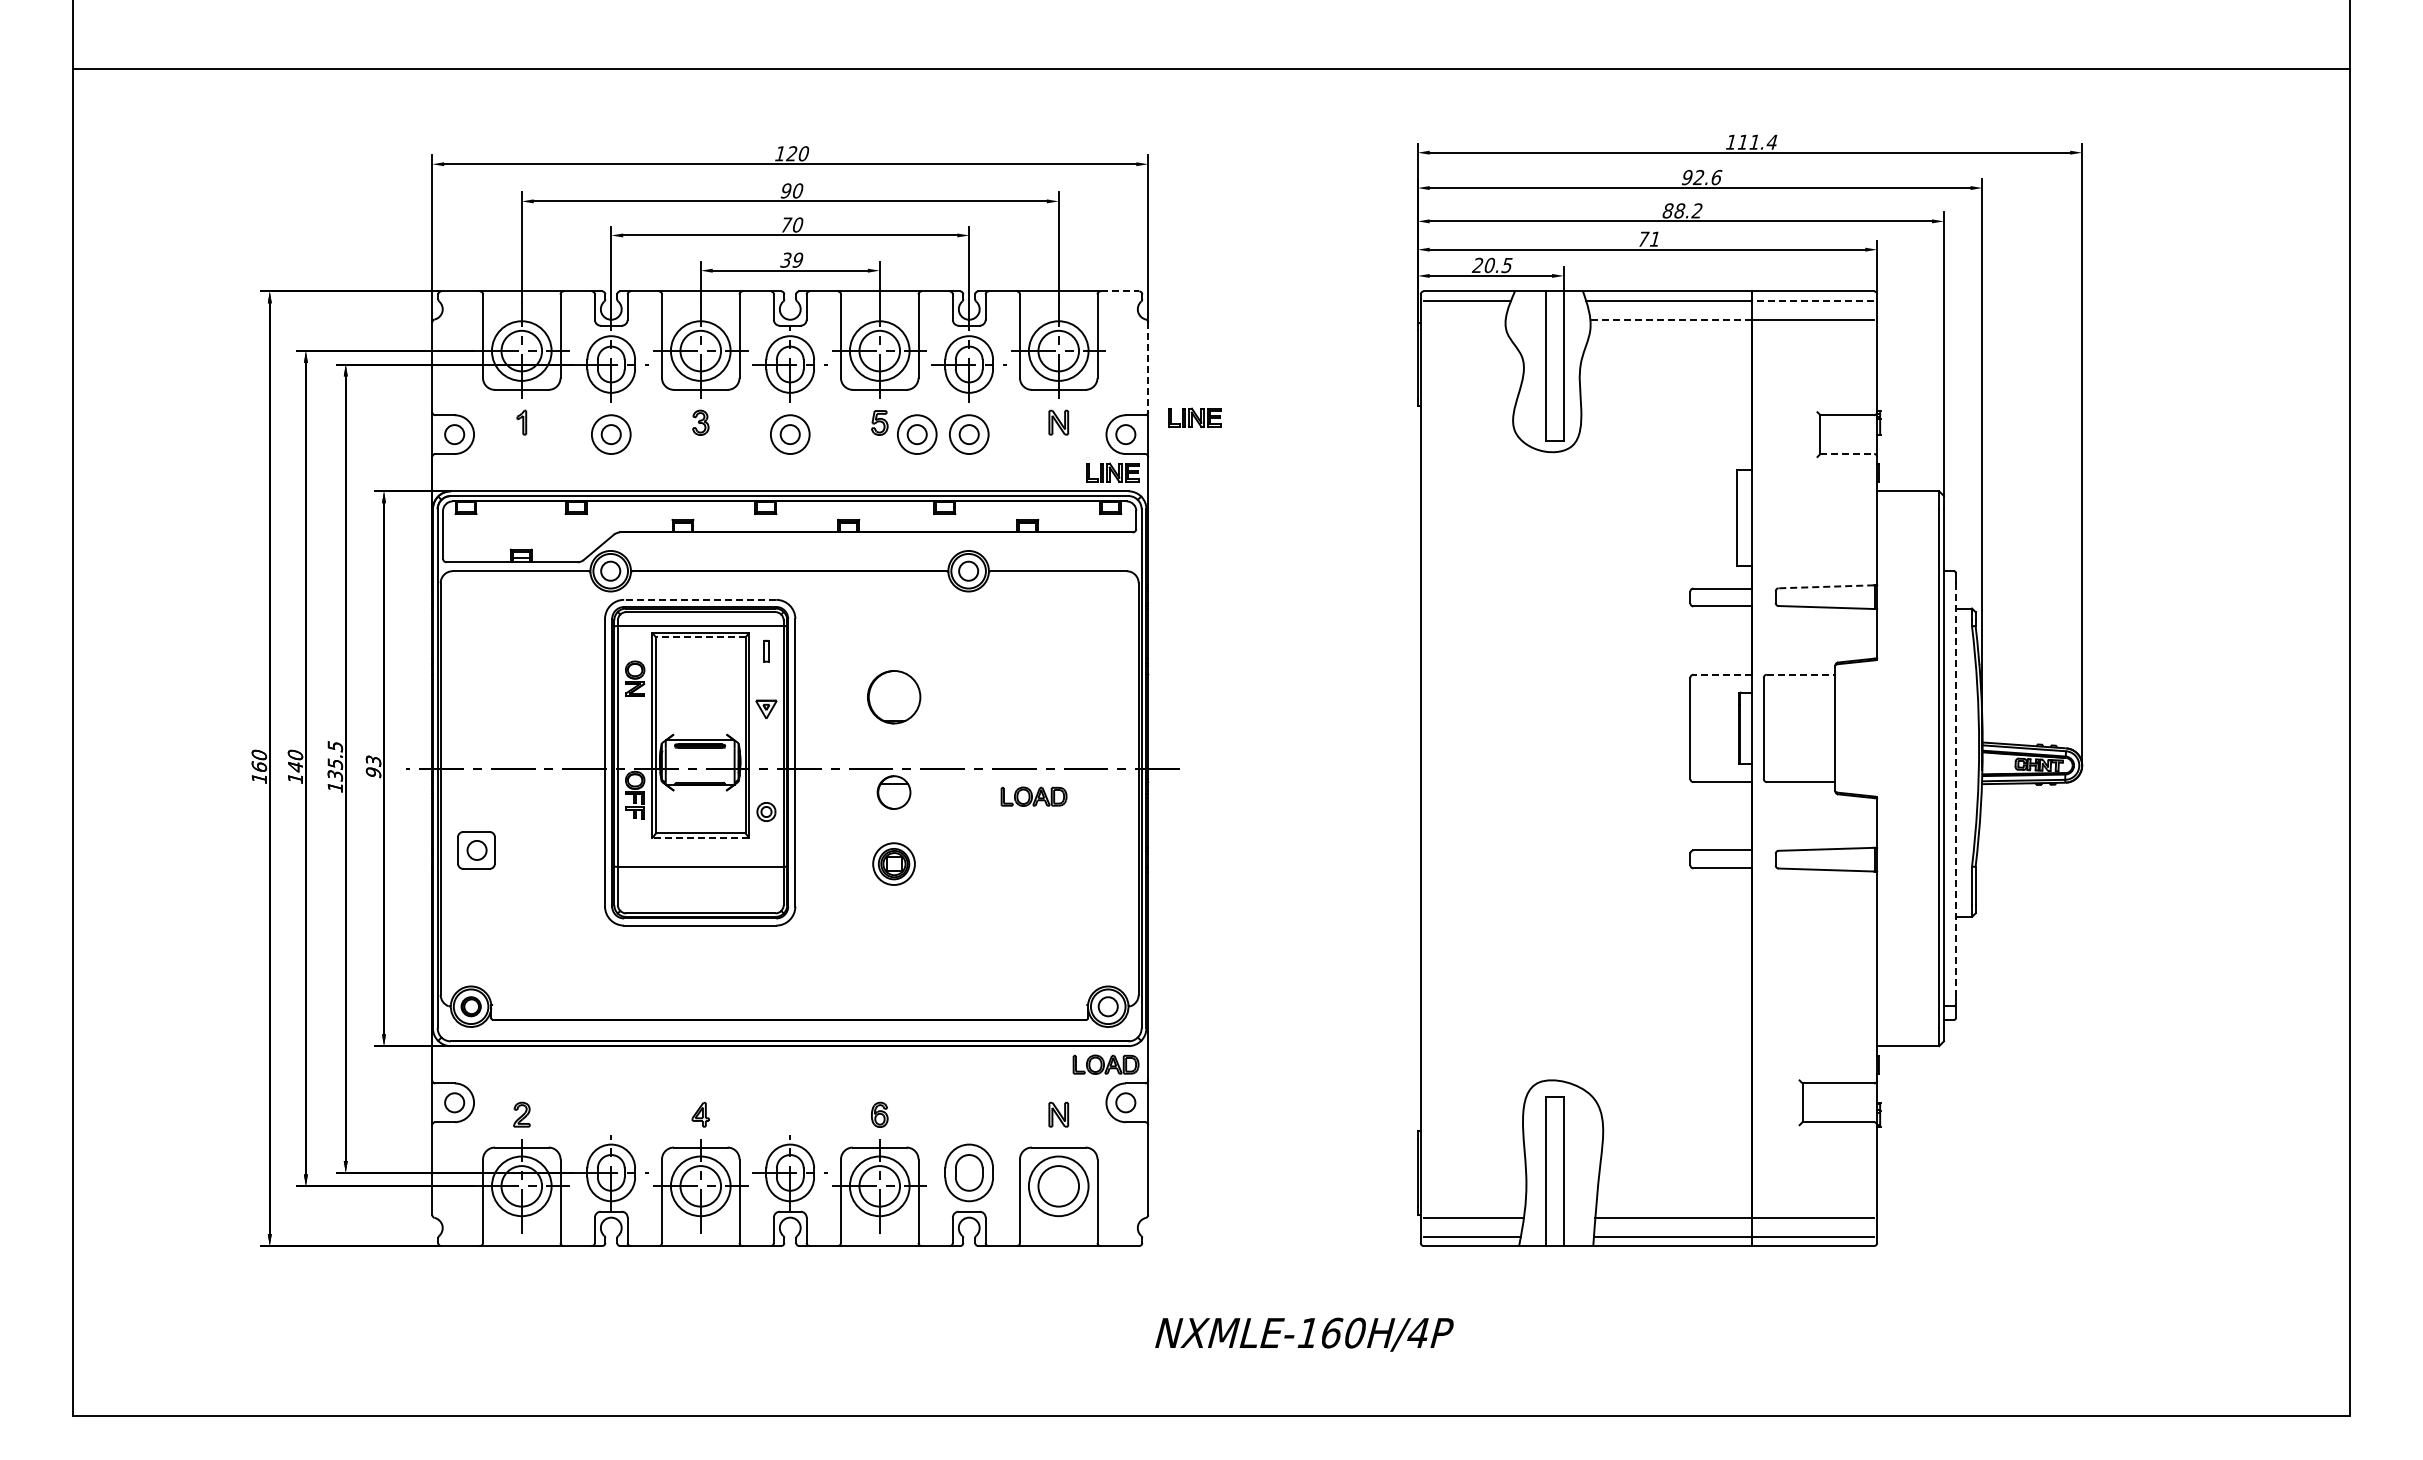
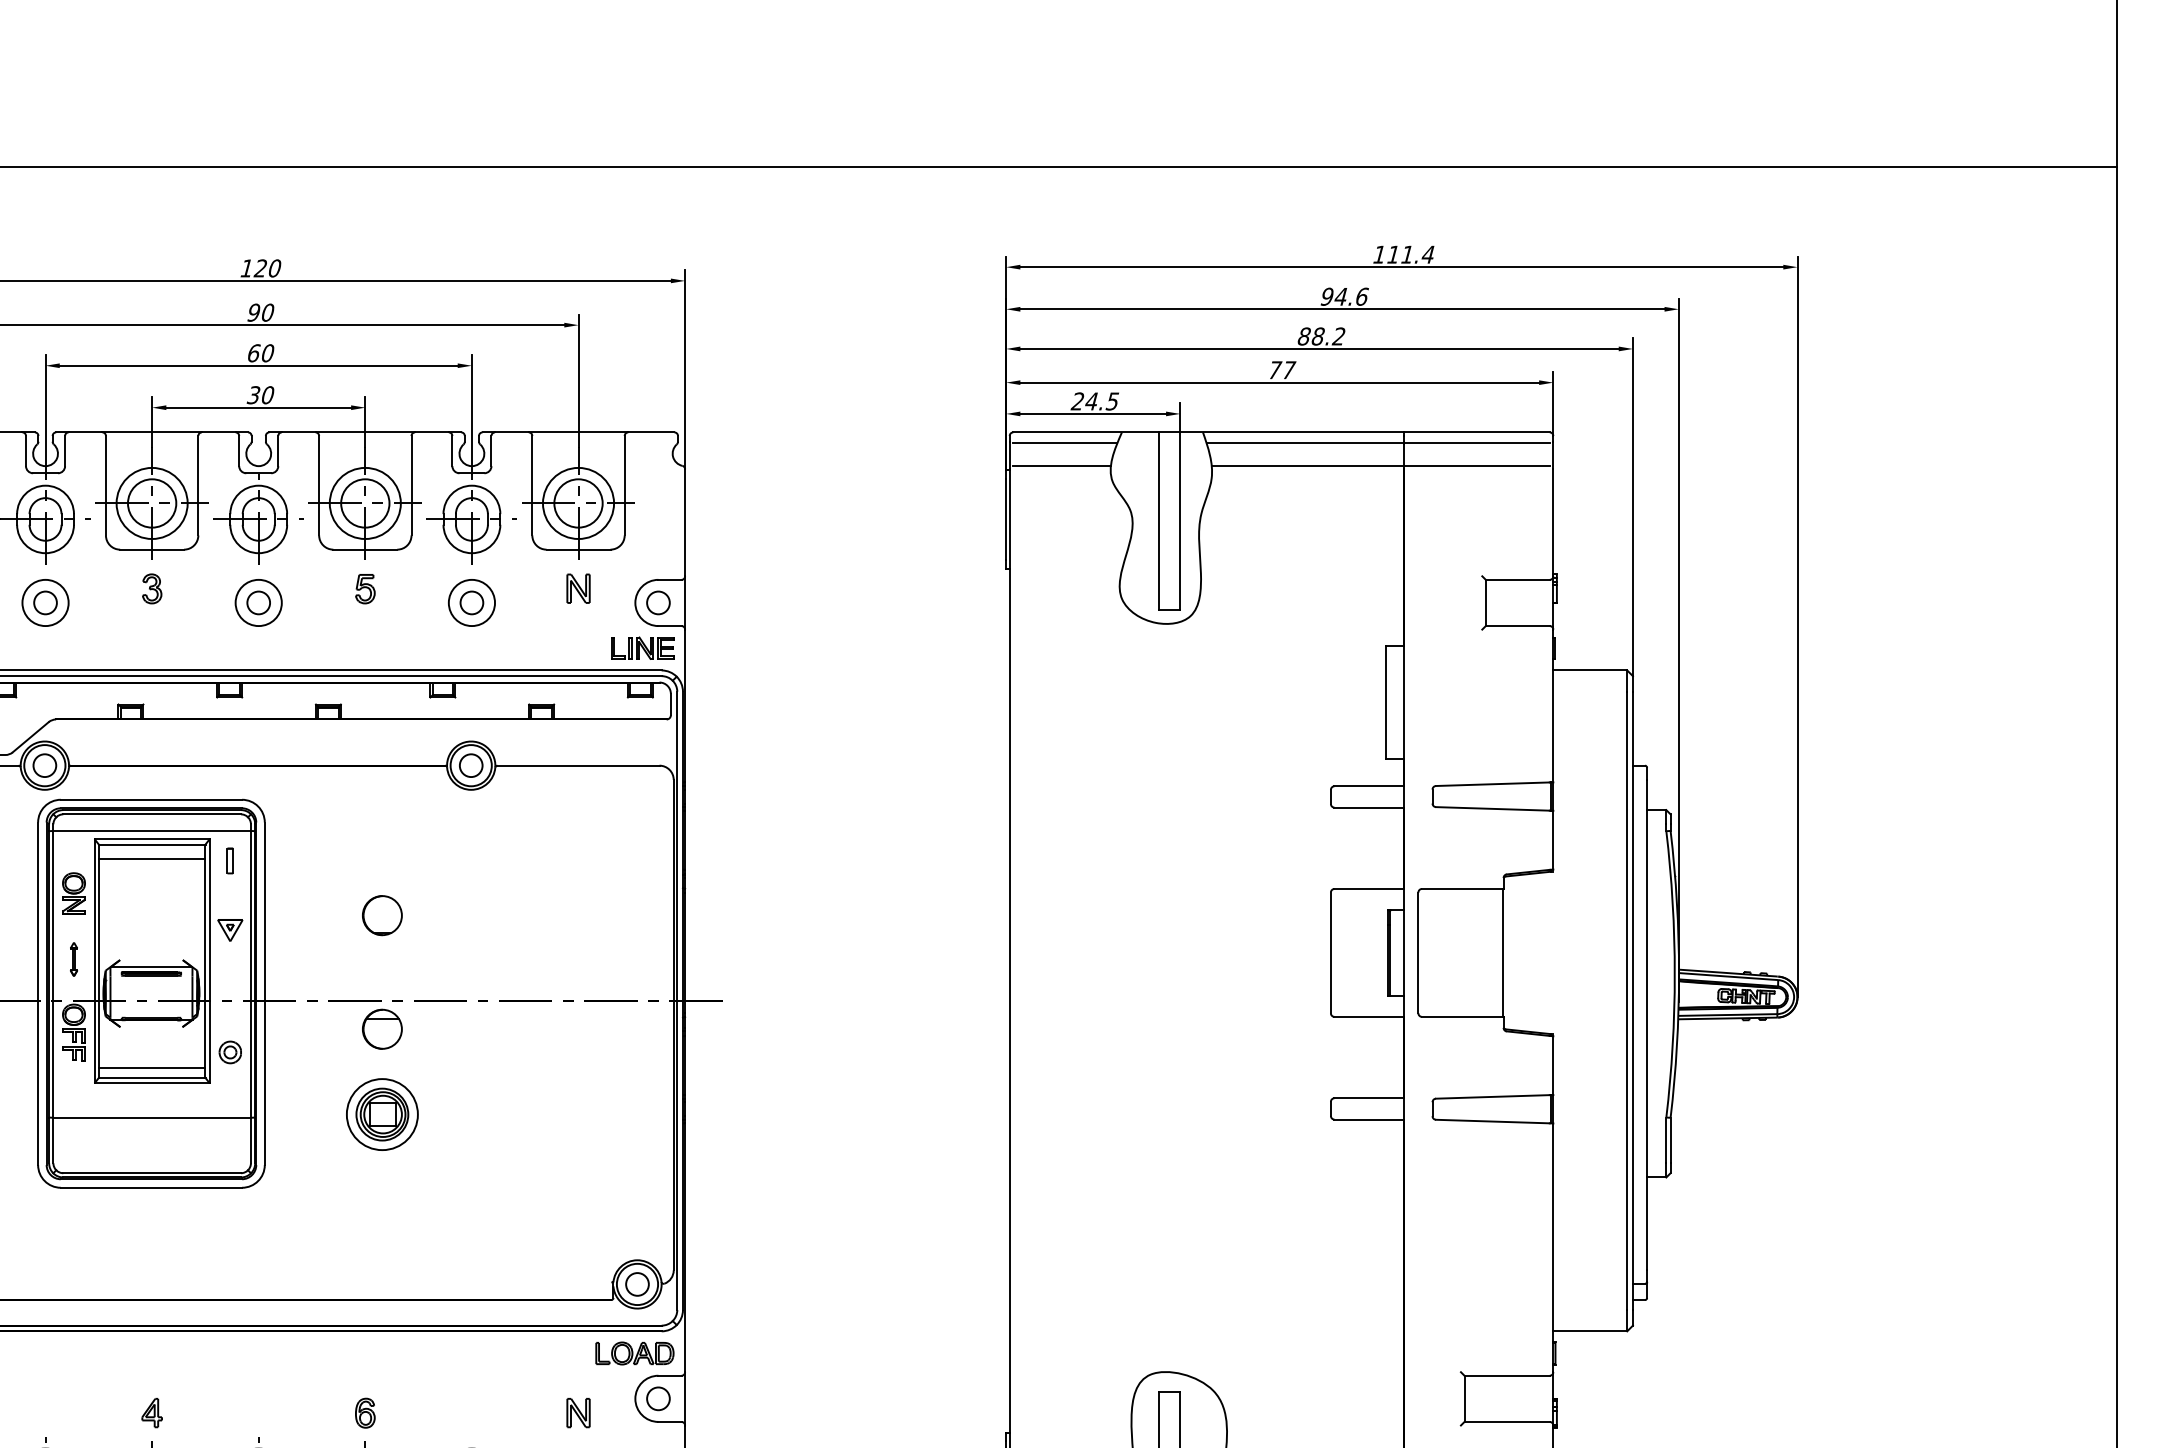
text: (1698, 176) -> (1340, 295), 92.6 -> 94.6
text: (786, 224) -> (254, 352), 70 -> 60
text: (1655, 238) -> (1289, 369), 71 -> 77
text: (797, 259) -> (267, 394), 39 -> 30
text: (1489, 265) -> (1091, 401), 20.5 -> 24.5
line: (1120, 291) -> (652, 432), dashed -> solid
line: (1812, 300) -> (1476, 443), dashed -> solid
line: (1464, 319) -> (1061, 465), added
line: (1671, 319) -> (1308, 465), dashed -> solid
line: (1148, 367) -> (685, 523), dashed -> solid
part: (1194, 417) -> (740, 582), removed
part: (917, 434) -> (410, 602), removed
line: (1847, 454) -> (1518, 626), dashed -> solid
line: (1826, 586) -> (1492, 783), dashed -> solid
line: (699, 599) -> (150, 799), dashed -> solid
line: (700, 637) -> (151, 844), dashed -> solid
line: (700, 649) -> (151, 858), added
line: (1722, 674) -> (1369, 888), dashed -> solid
line: (1801, 674) -> (1463, 888), dashed -> solid
part: (893, 696) -> (381, 914), size x0.62
part: (634, 733) -> (73, 958), added
line: (1955, 789) -> (1646, 1025), dashed -> solid
part: (1033, 796) -> (548, 1033), removed
line: (700, 825) -> (151, 1068), added
line: (700, 837) -> (151, 1082), dashed -> solid
part: (893, 863) -> (381, 1113), size x1.43

